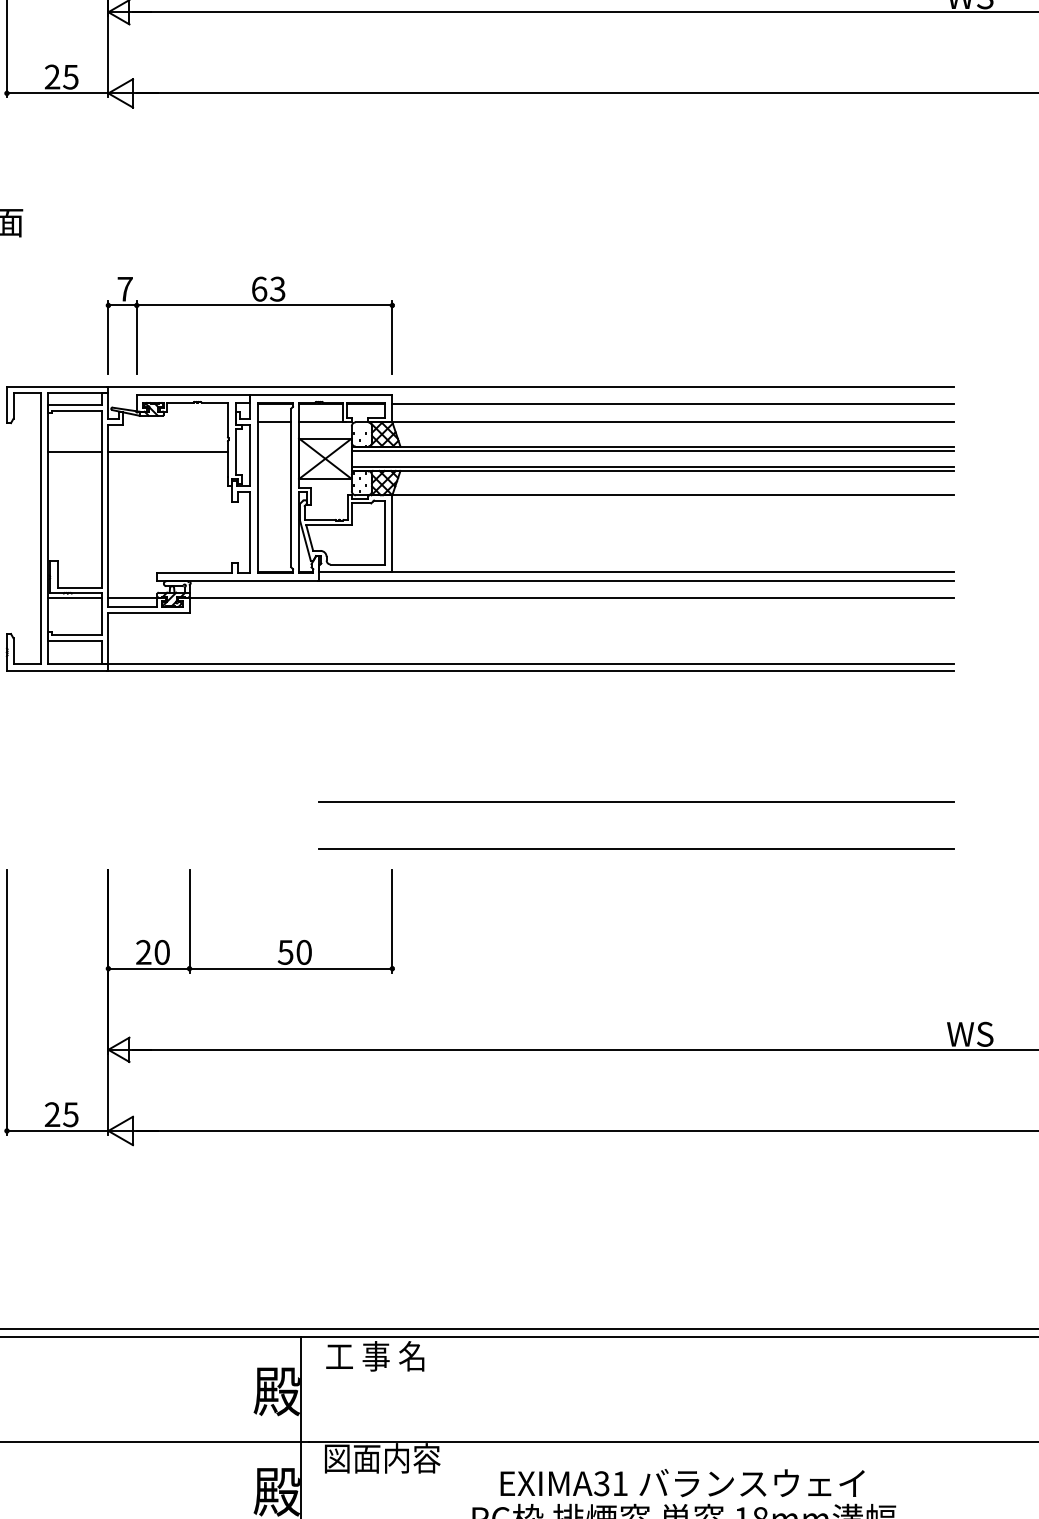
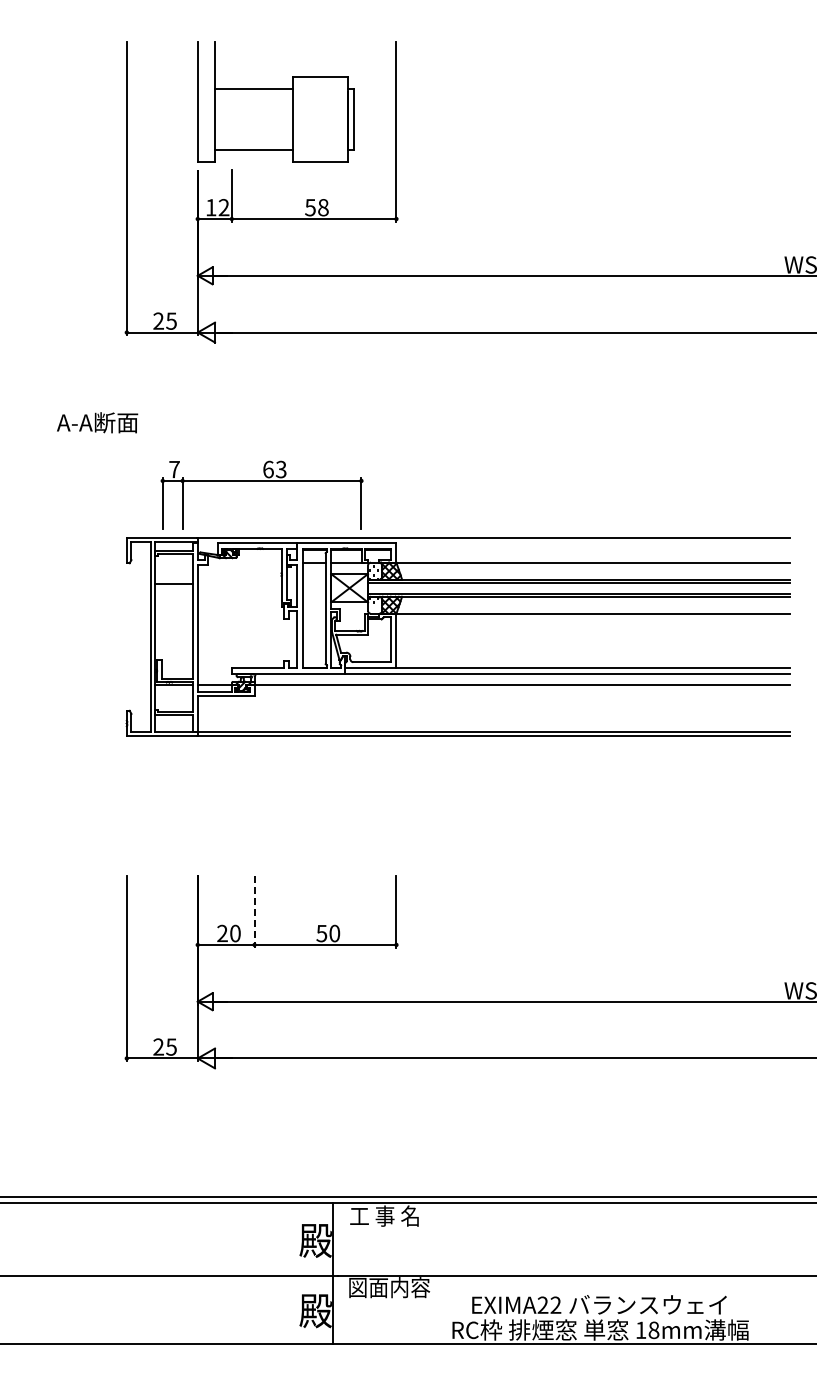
part: (249, 306) -> (261, 481), moved
line: (672, 403) -> (592, 549), removed
line: (168, 452) -> (239, 583), removed
line: (636, 802) -> (567, 828), removed
line: (636, 849) -> (567, 861), removed
line: (189, 920) -> (254, 911), solid -> dashed
text: (611, 1482) -> (549, 1304), EXIMA31 -> EXIMA22

